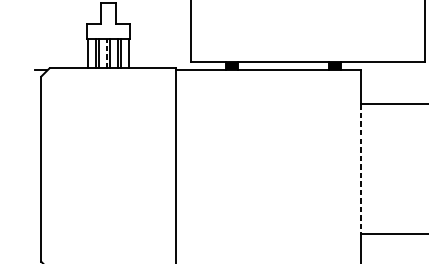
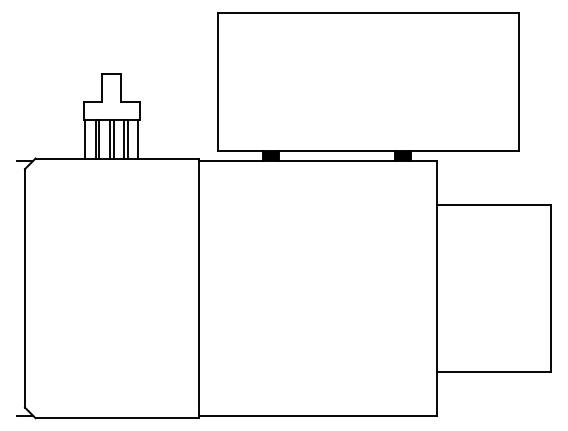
line: (106, 52) -> (109, 138), dashed -> solid
line: (361, 169) -> (437, 288), dashed -> solid

